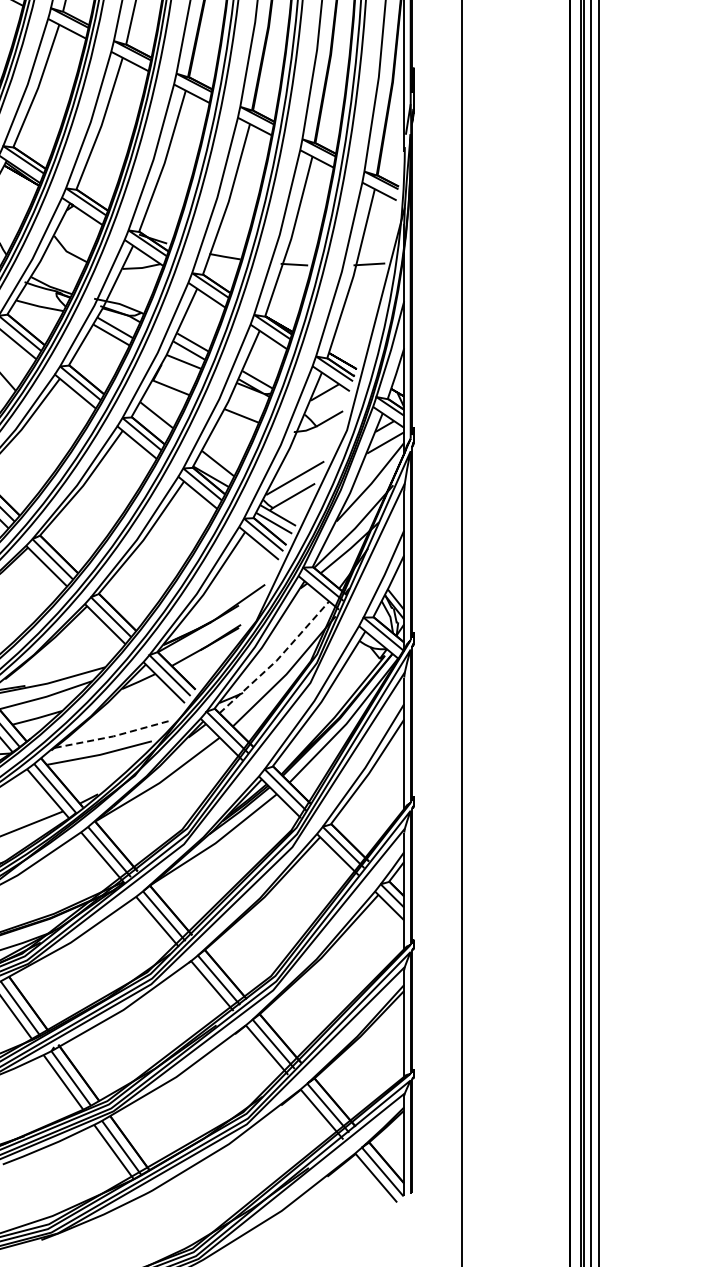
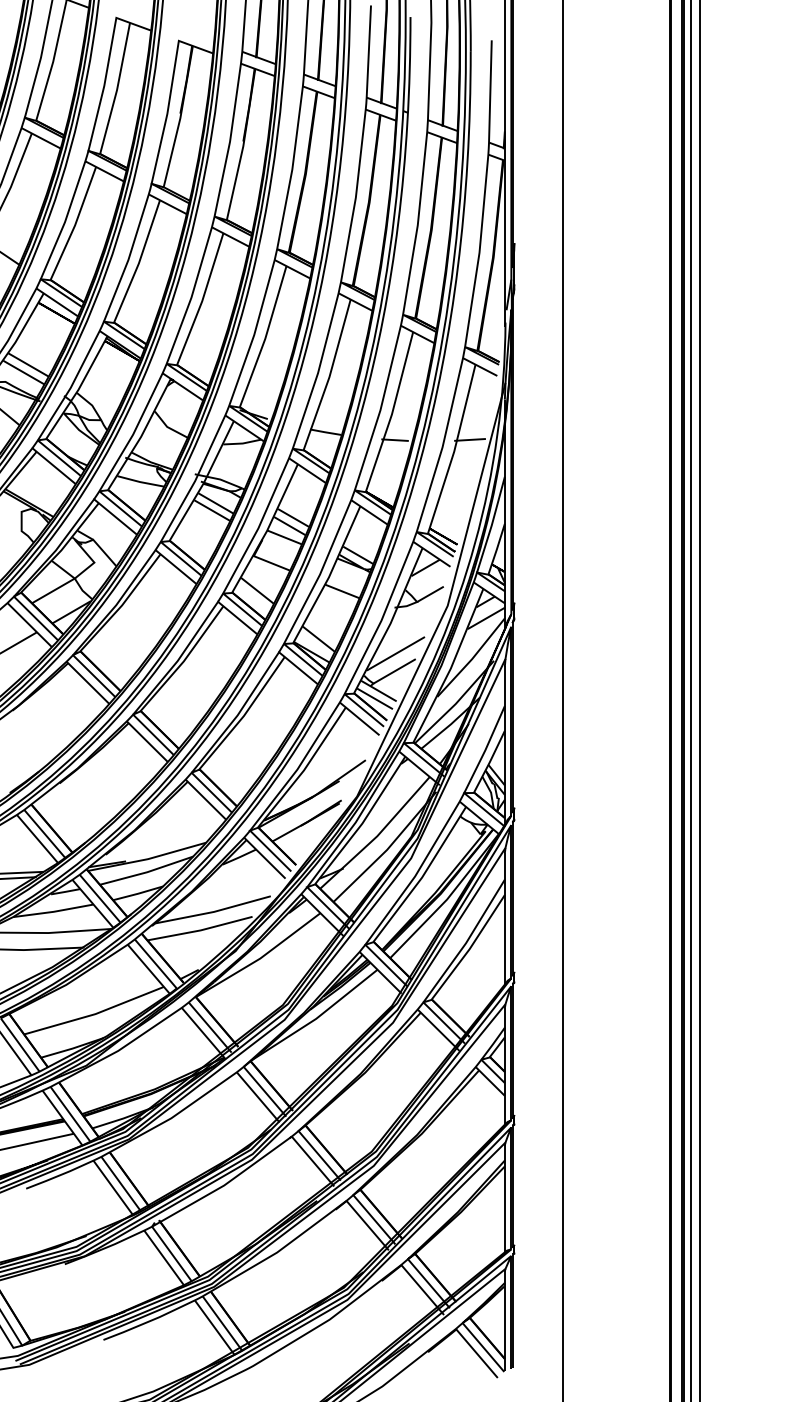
line: (277, 659) -> (378, 835), dashed -> solid
line: (113, 735) -> (214, 911), dashed -> solid

